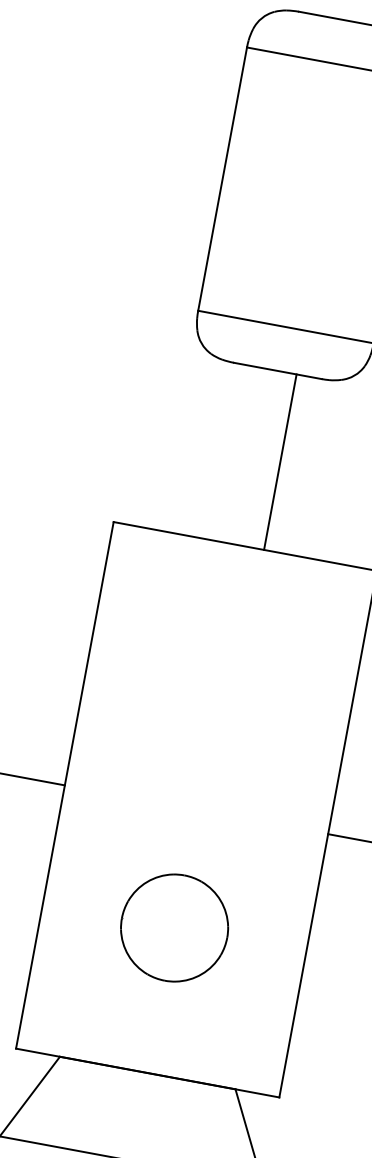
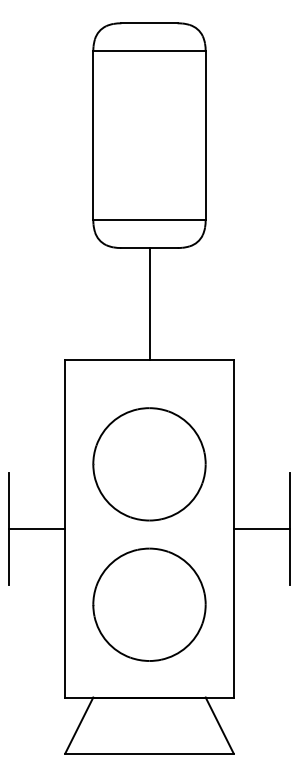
line: (280, 462) -> (149, 304), moved
part: (215, 709) -> (149, 464), added
part: (174, 927) -> (149, 604), size x1.67

